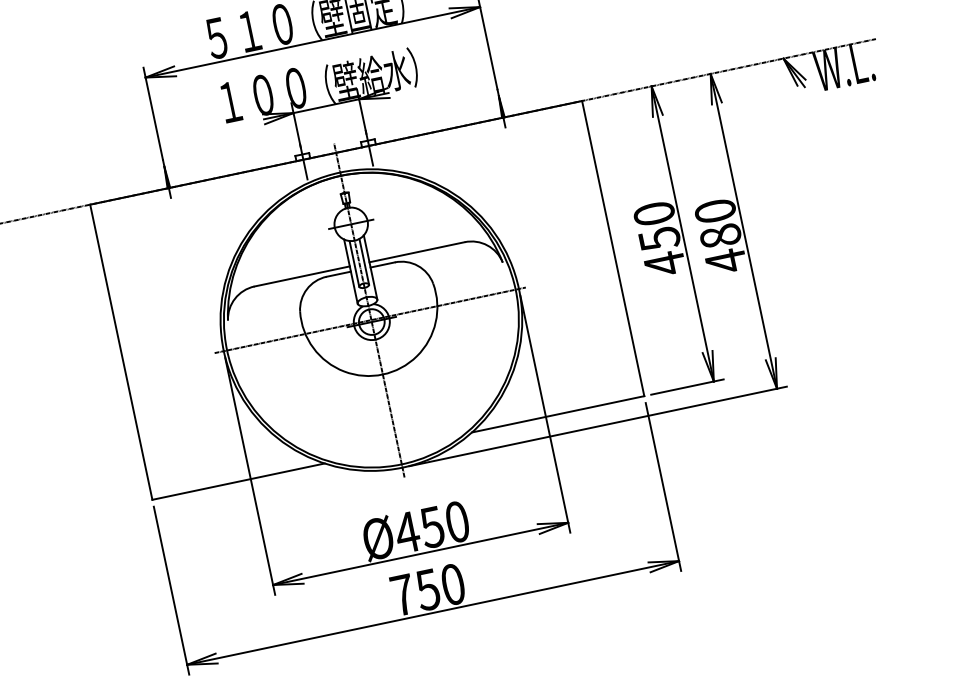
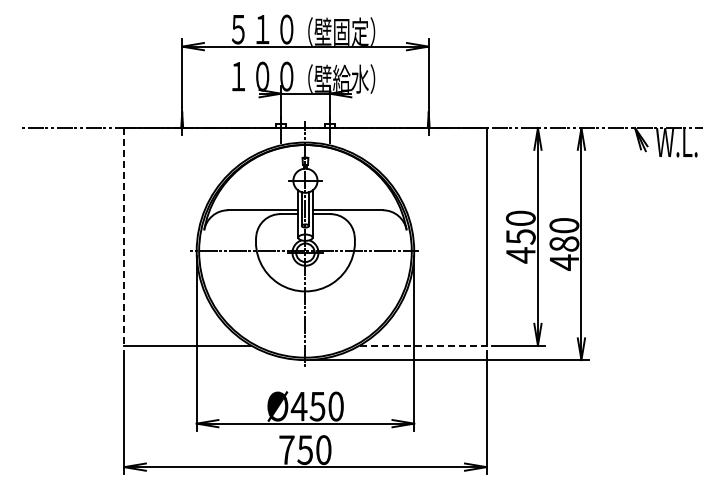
line: (121, 351) -> (124, 236), solid -> dashed
line: (558, 414) -> (423, 345), solid -> dashed

